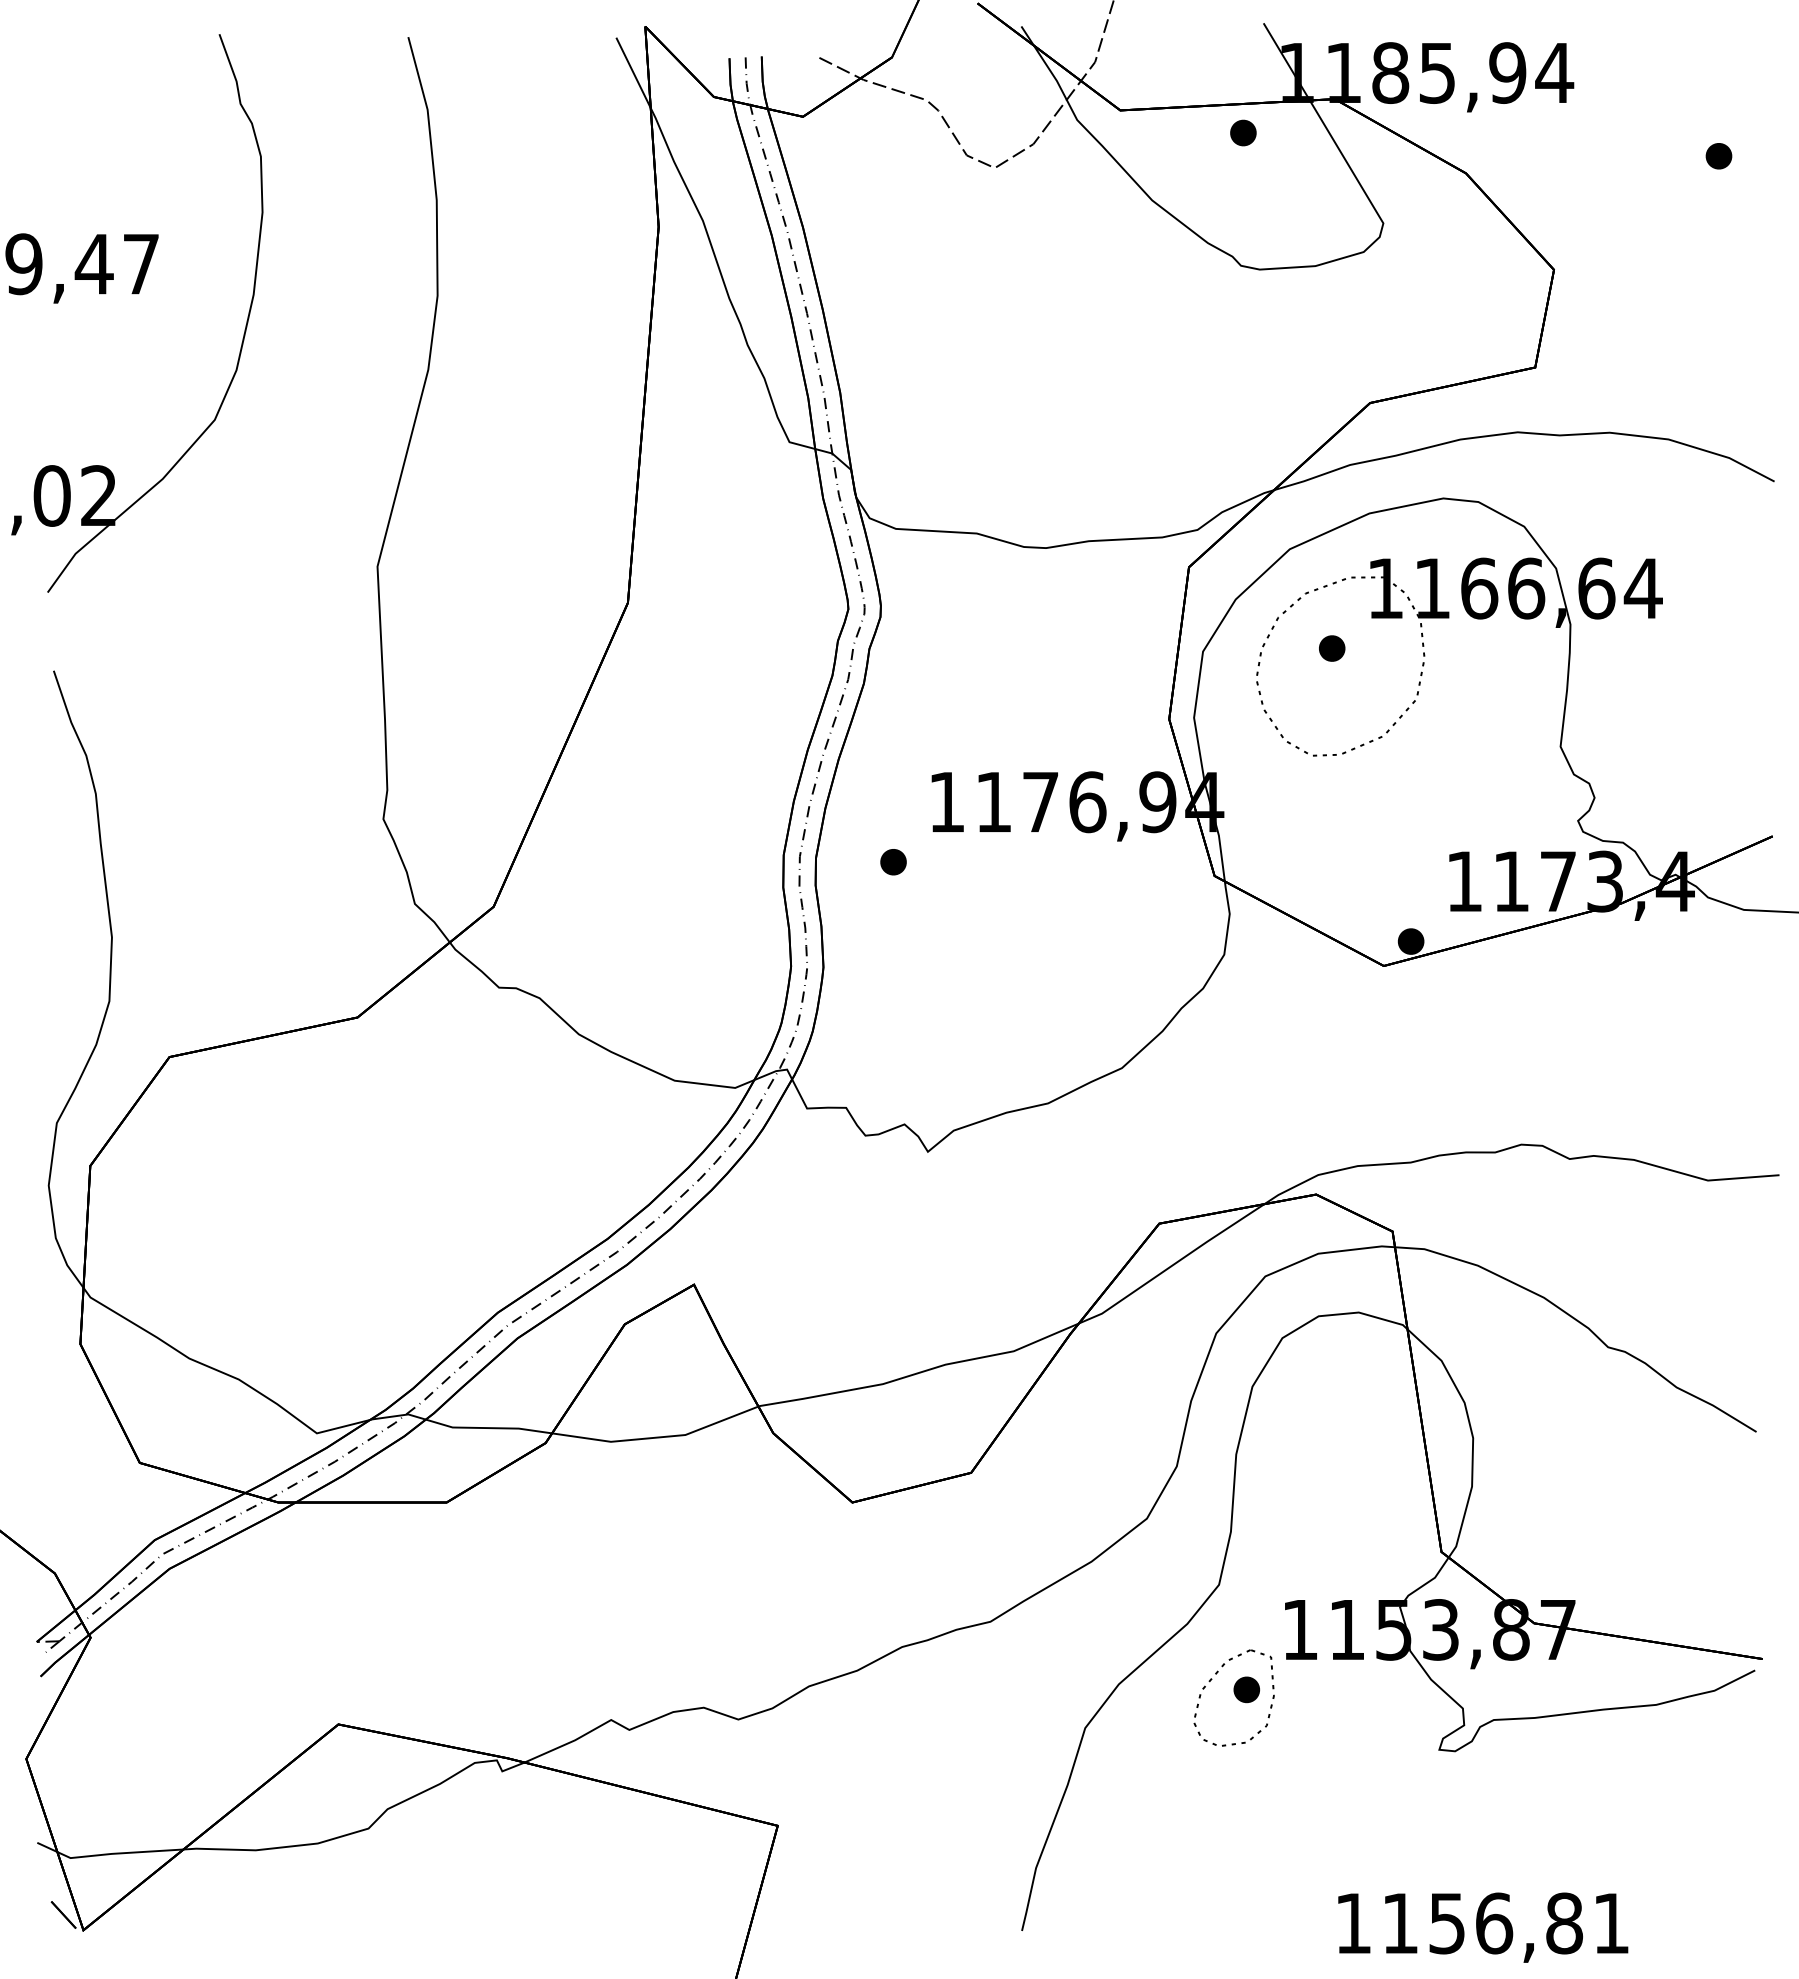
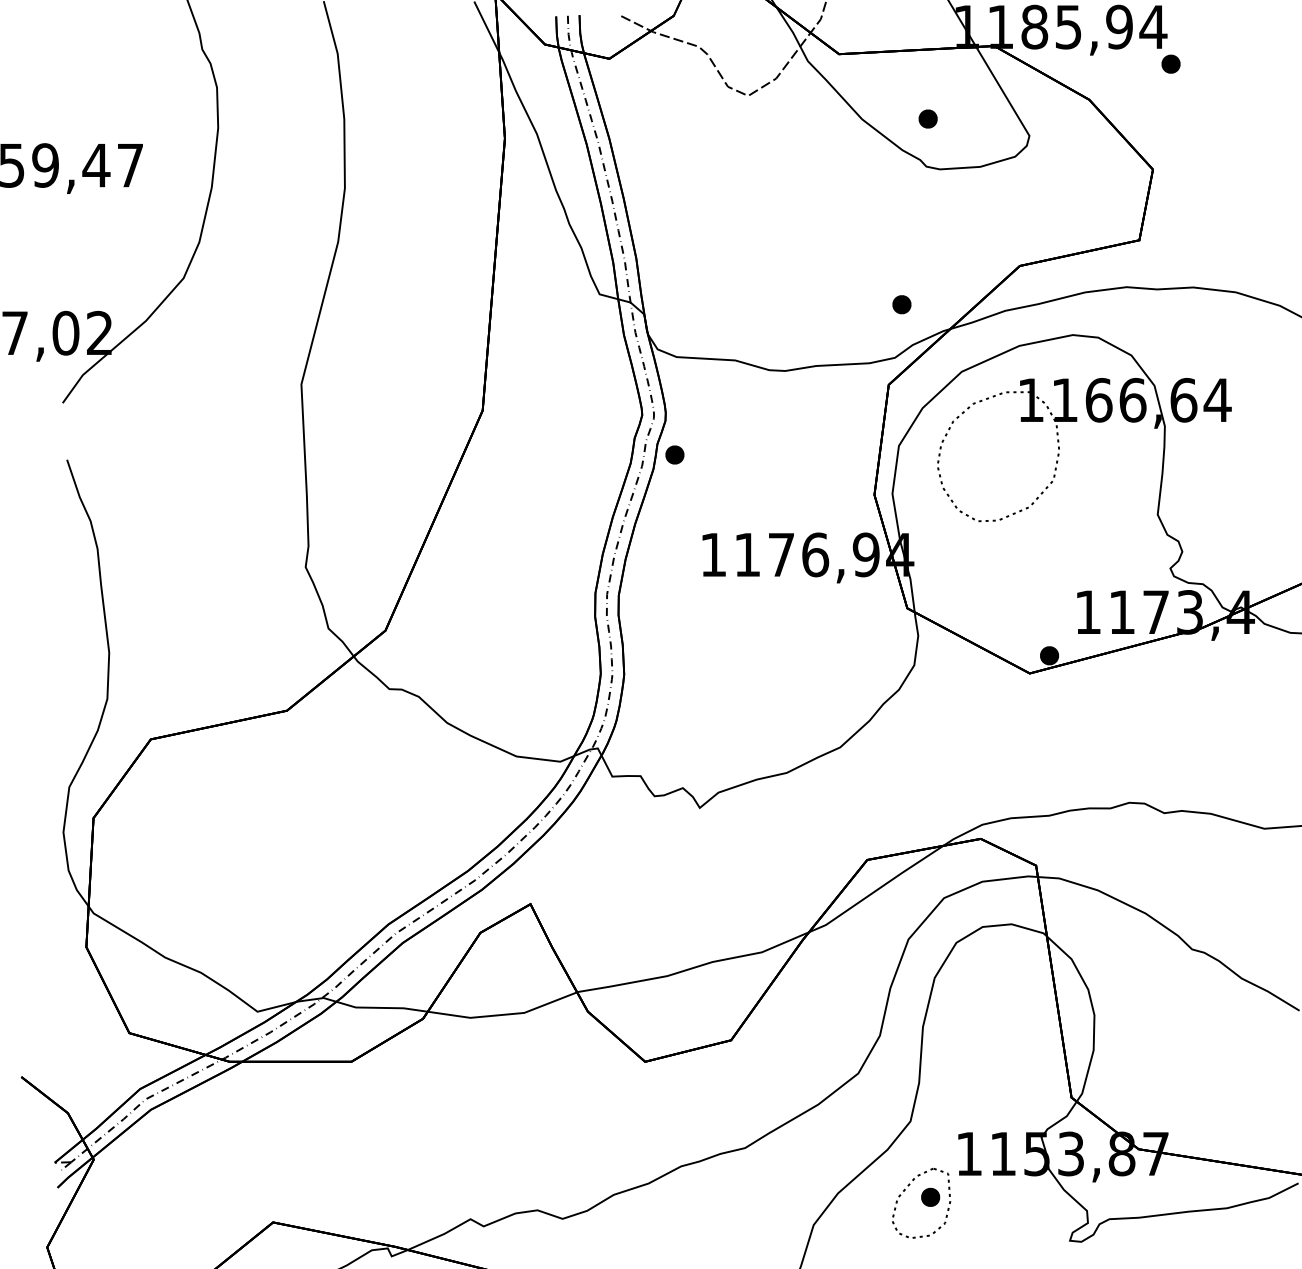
part: (1243, 132) -> (928, 118), moved
part: (1718, 156) -> (1170, 64), moved
part: (1332, 648) -> (902, 304), moved
part: (893, 862) -> (674, 455), moved

